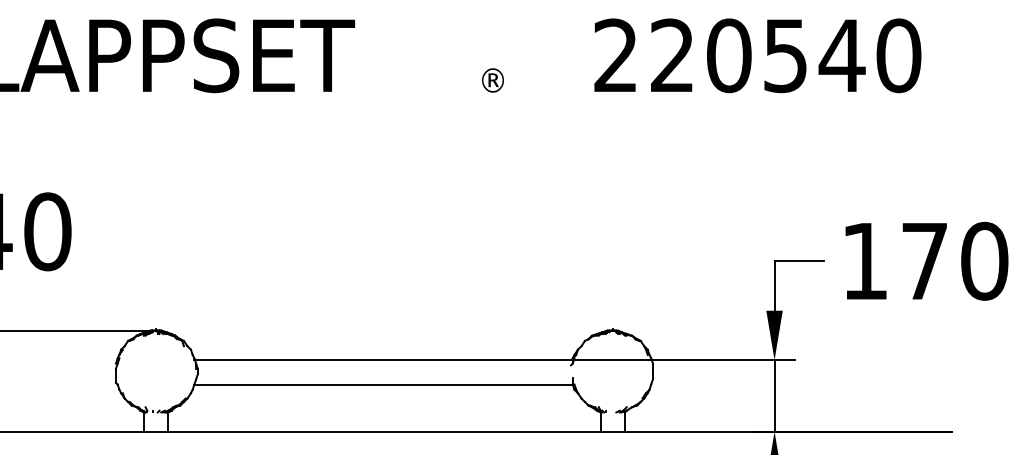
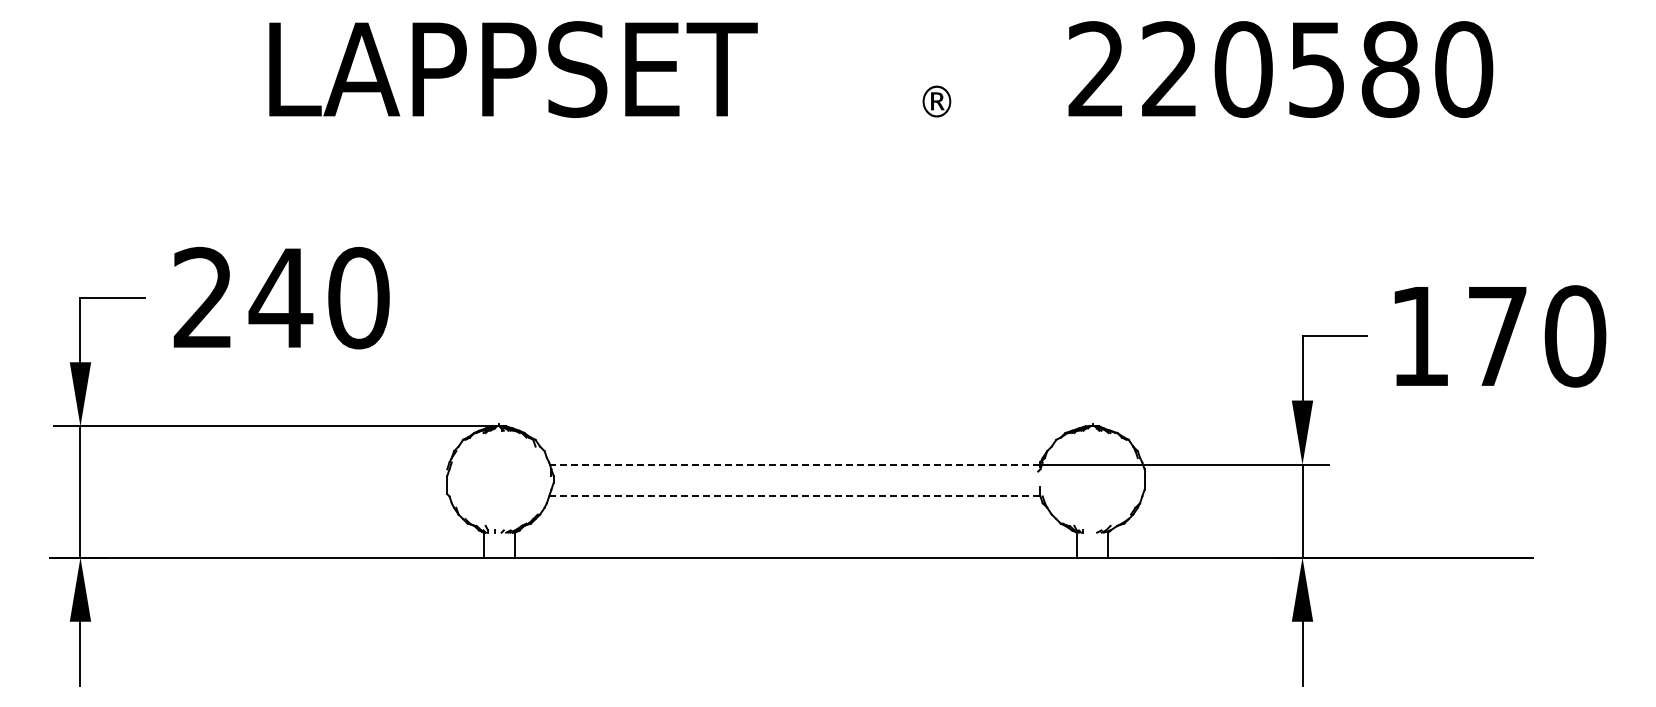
text: (841, 55) -> (1389, 69), 220540 -> 220580
line: (383, 359) -> (794, 464), solid -> dashed
line: (383, 384) -> (794, 496), solid -> dashed

